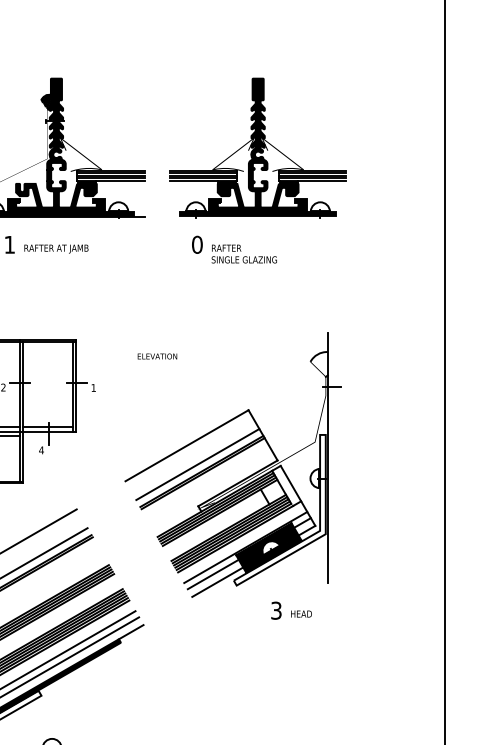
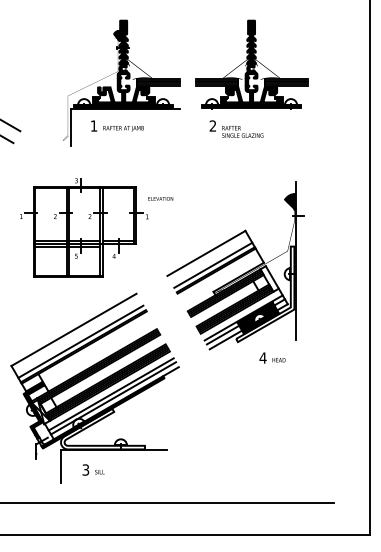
text: (196, 243) -> (212, 125), 0 -> 2
text: (157, 355) -> (160, 198), moved
hatch: (318, 363) -> (289, 201), added
text: (275, 609) -> (262, 357), 3 -> 4

